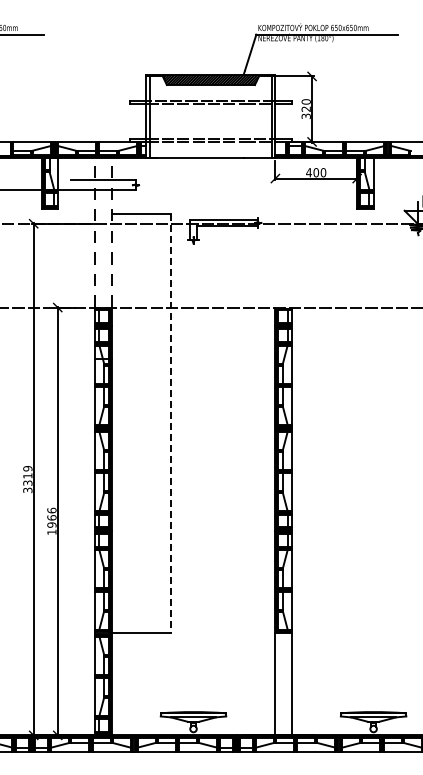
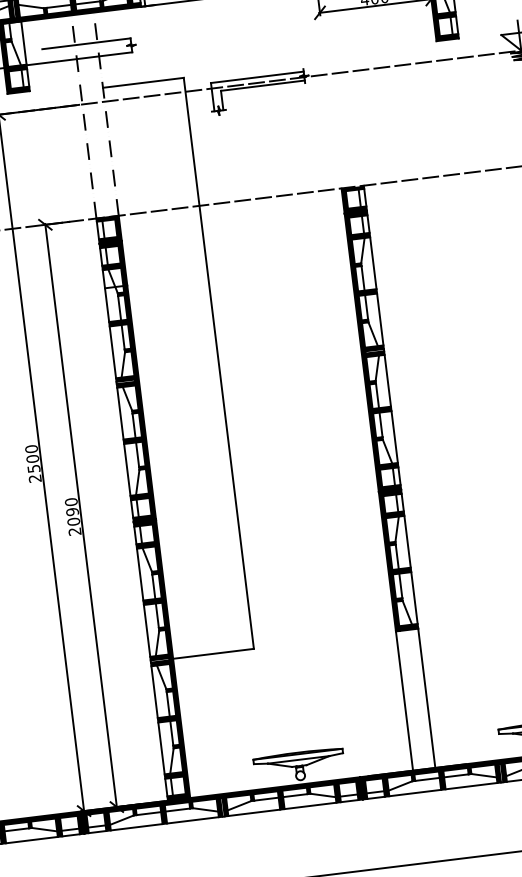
line: (171, 423) -> (219, 363), dashed -> solid
text: (27, 479) -> (32, 463), 3319 -> 2500
text: (51, 520) -> (72, 515), 1966 -> 2090

